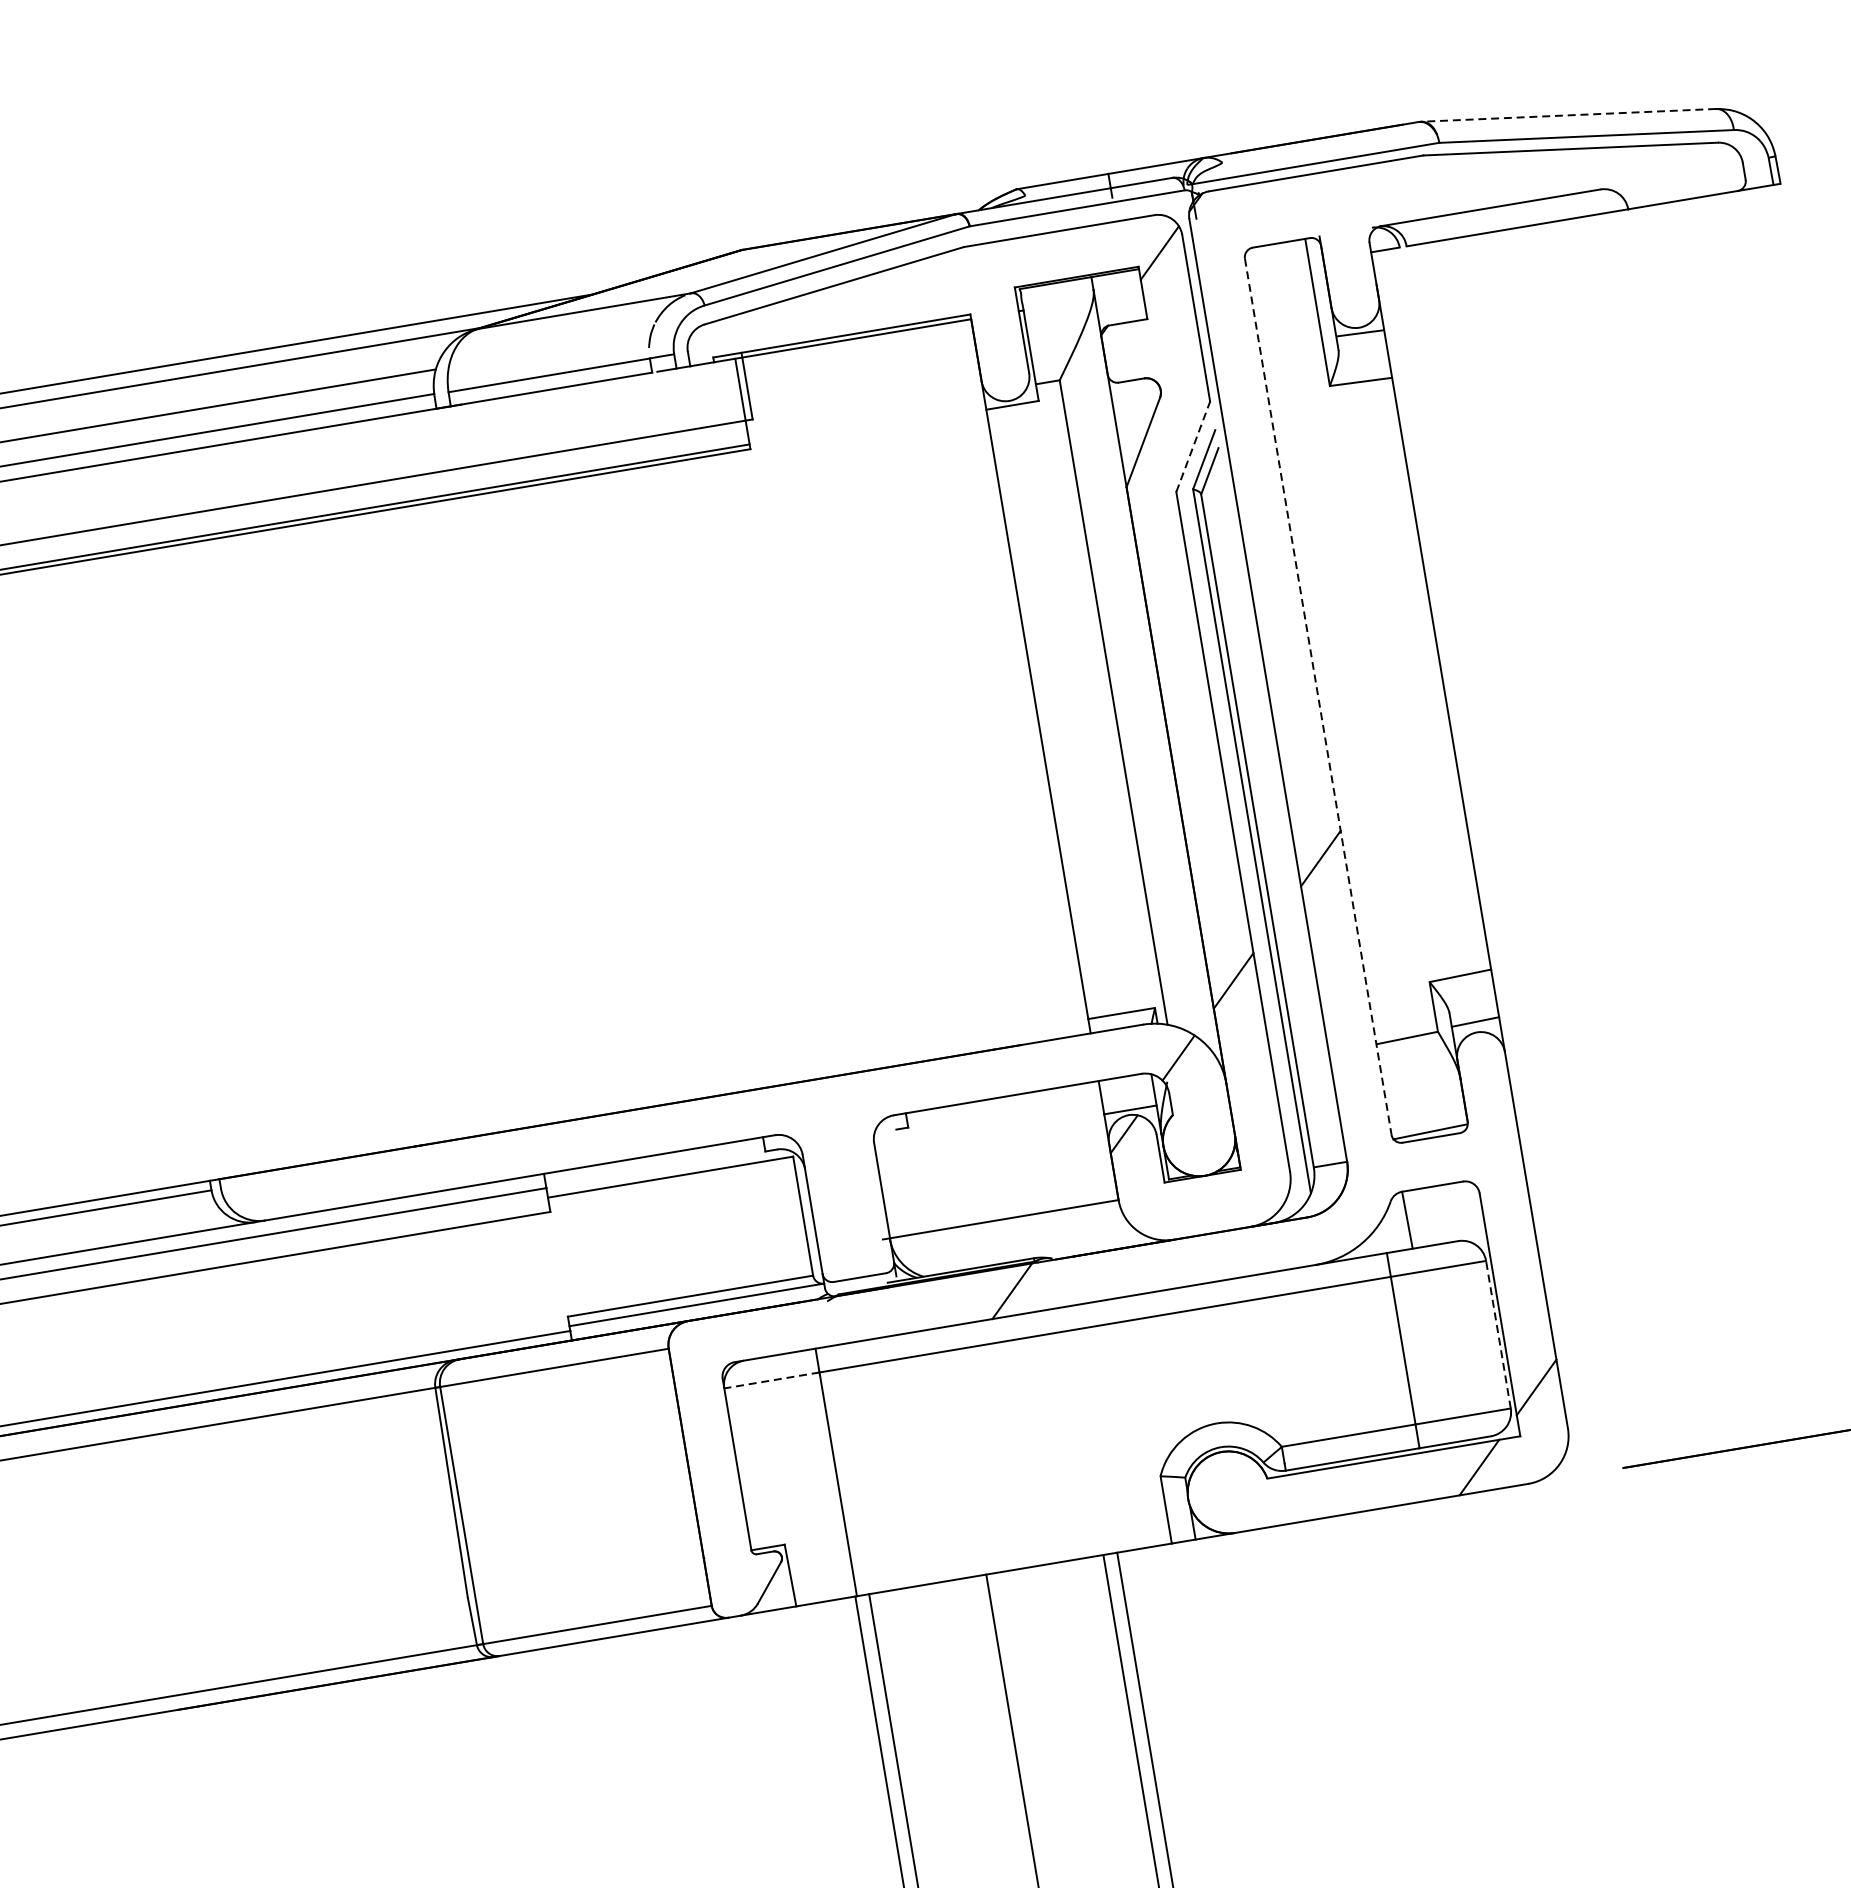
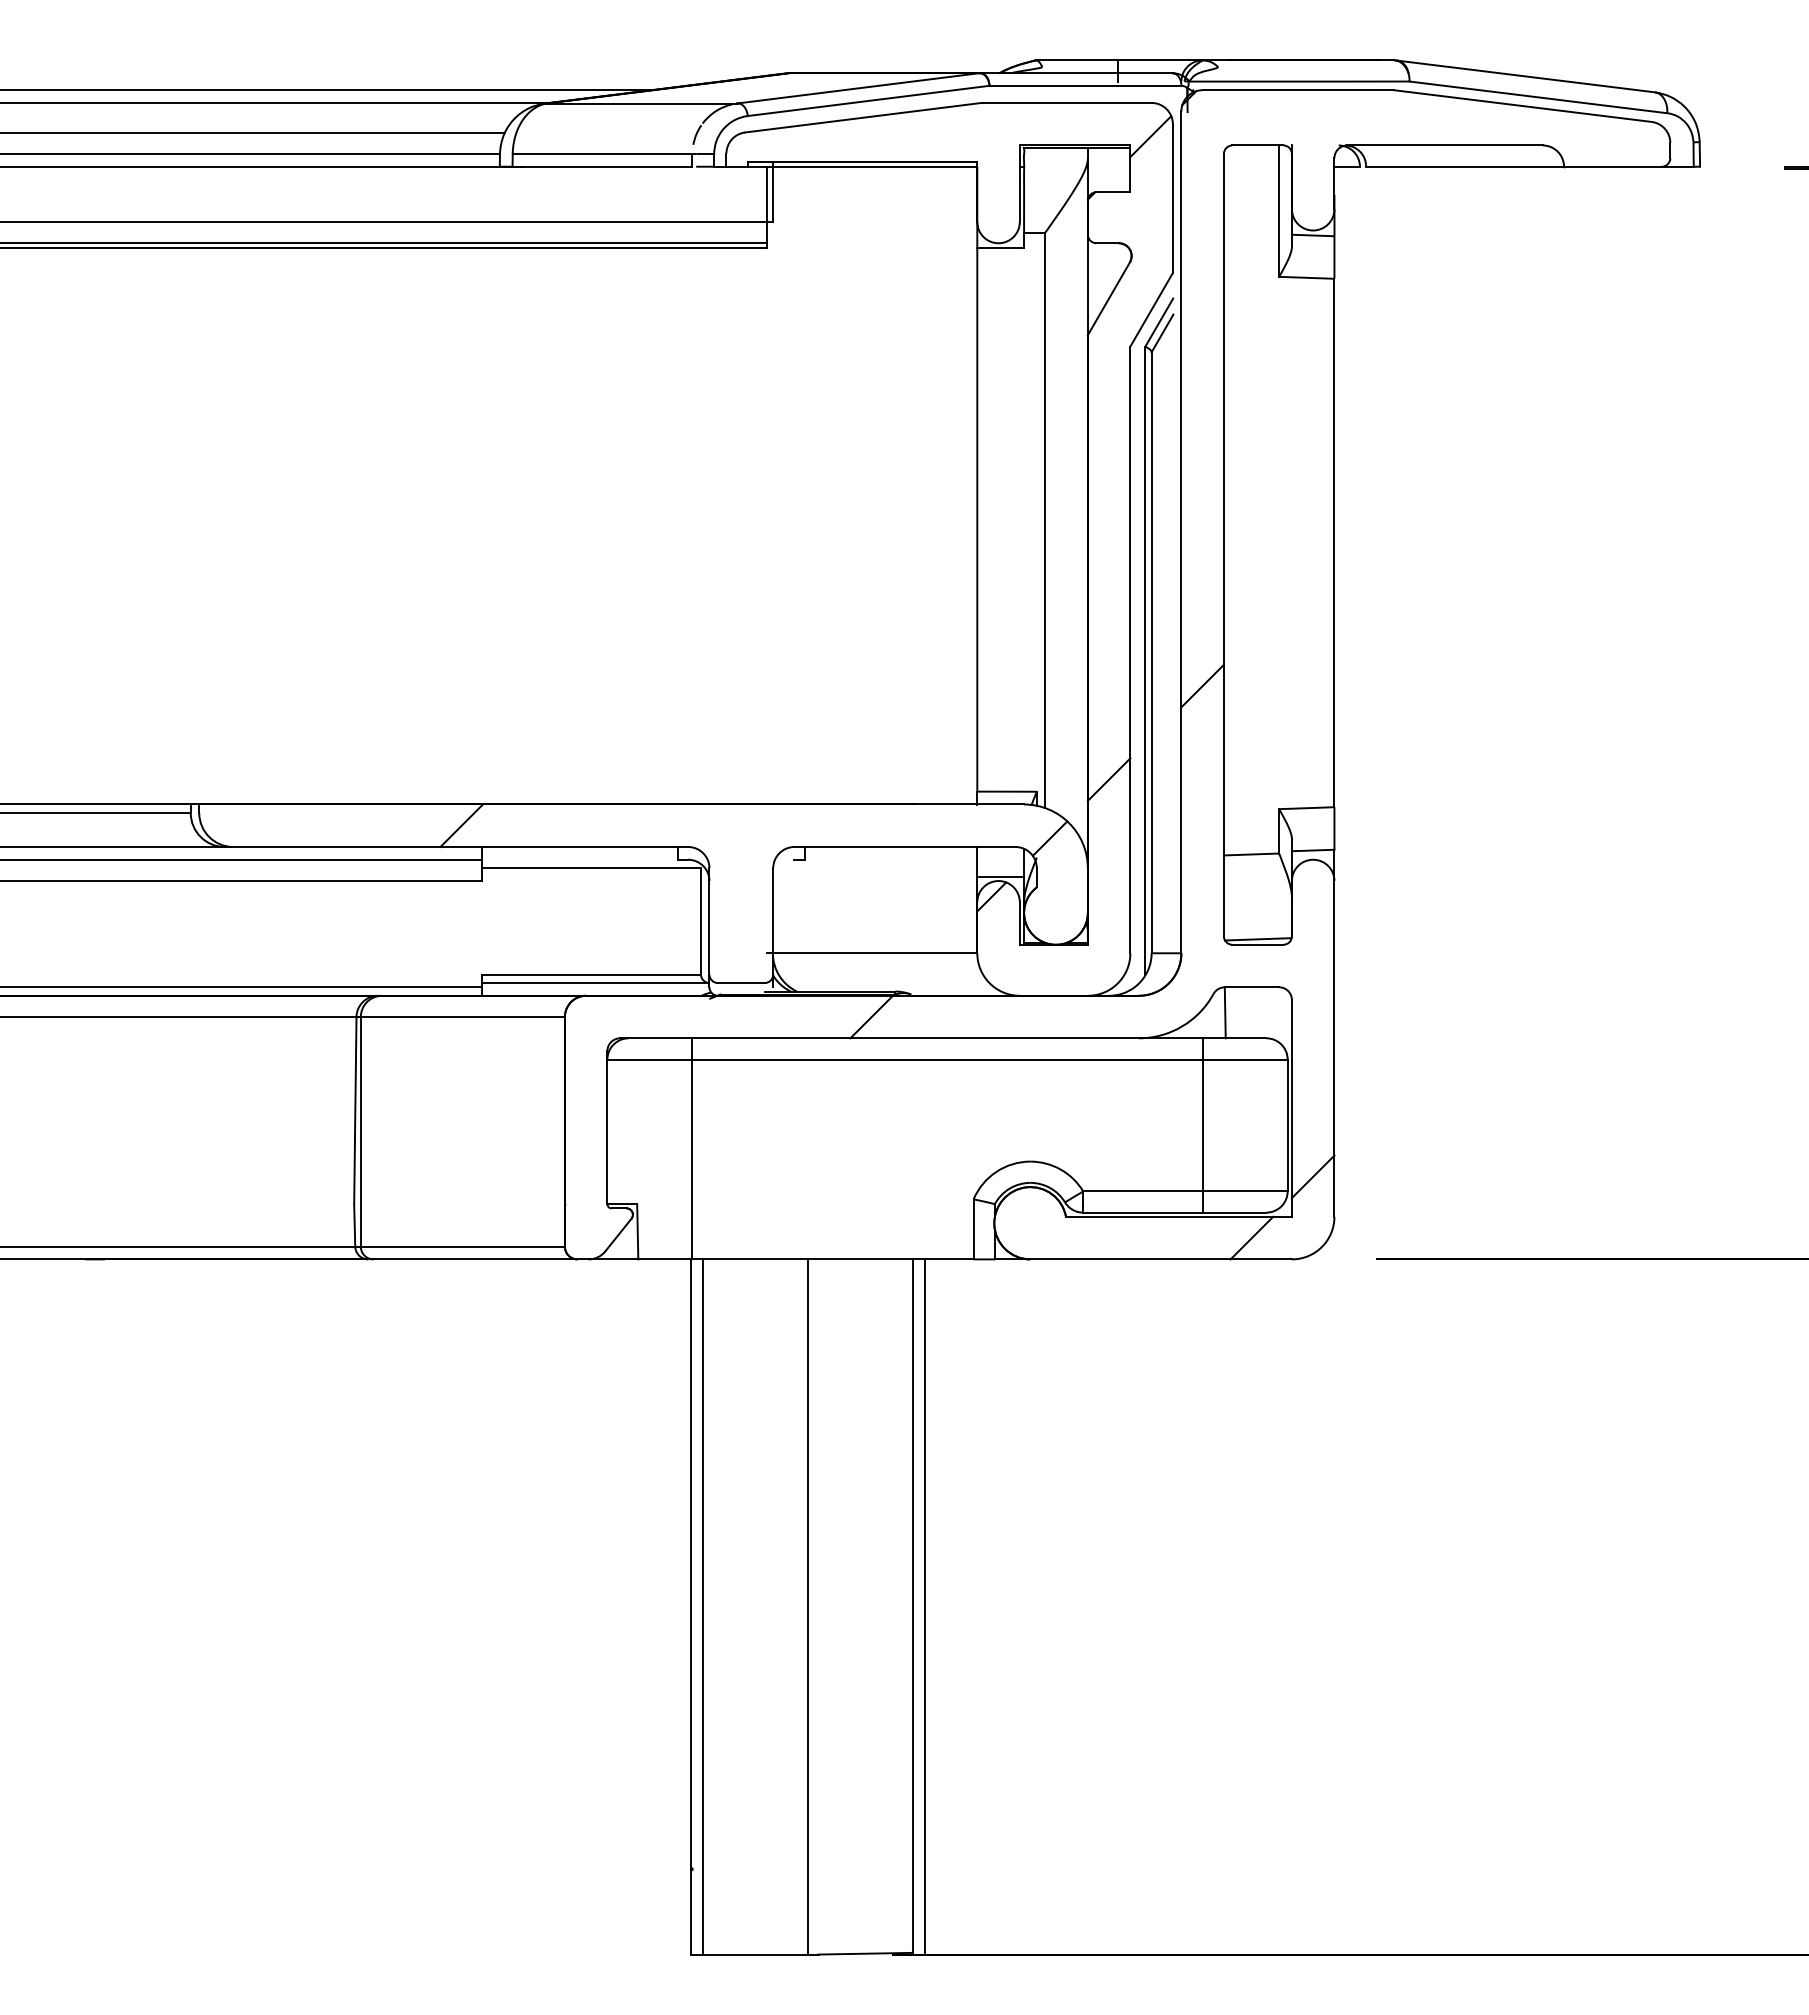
line: (1569, 115) -> (1526, 76), dashed -> solid
line: (1193, 446) -> (1151, 309), dashed -> solid
line: (1317, 697) -> (1223, 545), dashed -> solid
line: (517, 1153) -> (461, 825), added
line: (1498, 1334) -> (1287, 1125), dashed -> solid
line: (771, 1380) -> (649, 1059), dashed -> solid

